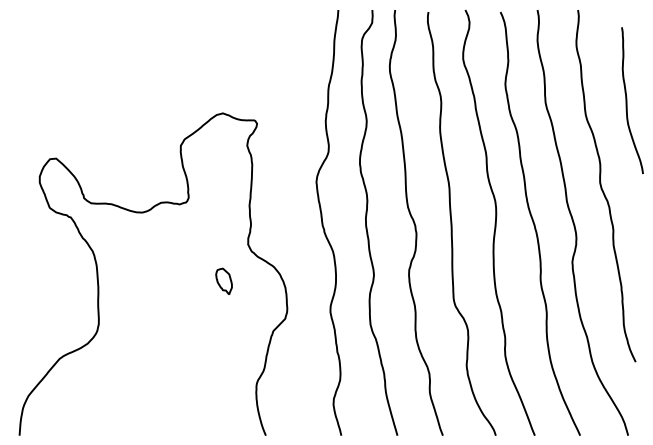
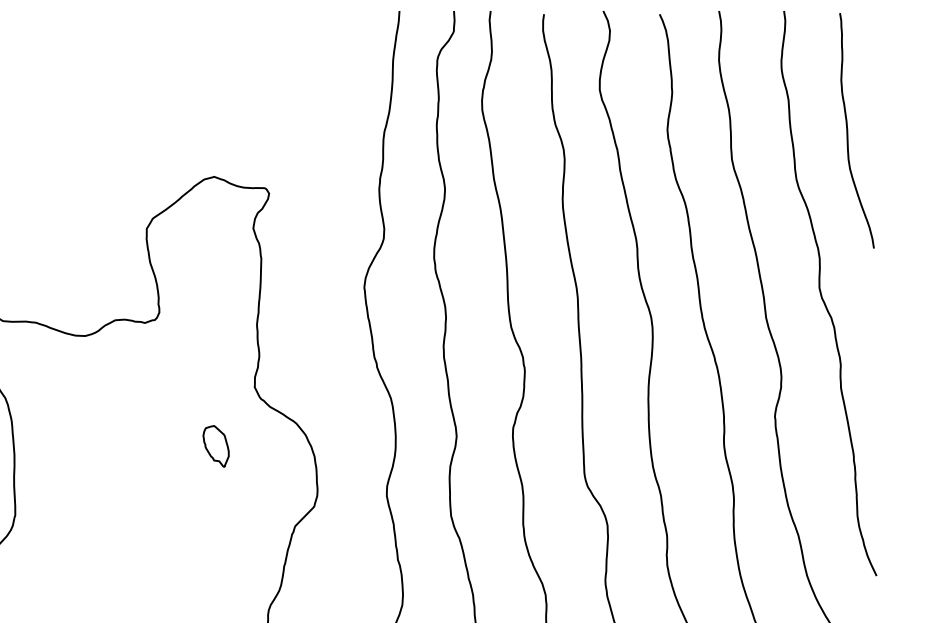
curve: (627, 100) -> (848, 130), moved

